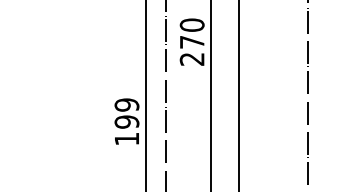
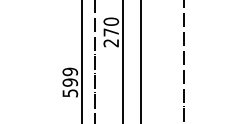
text: (127, 139) -> (70, 93), 199 -> 599

